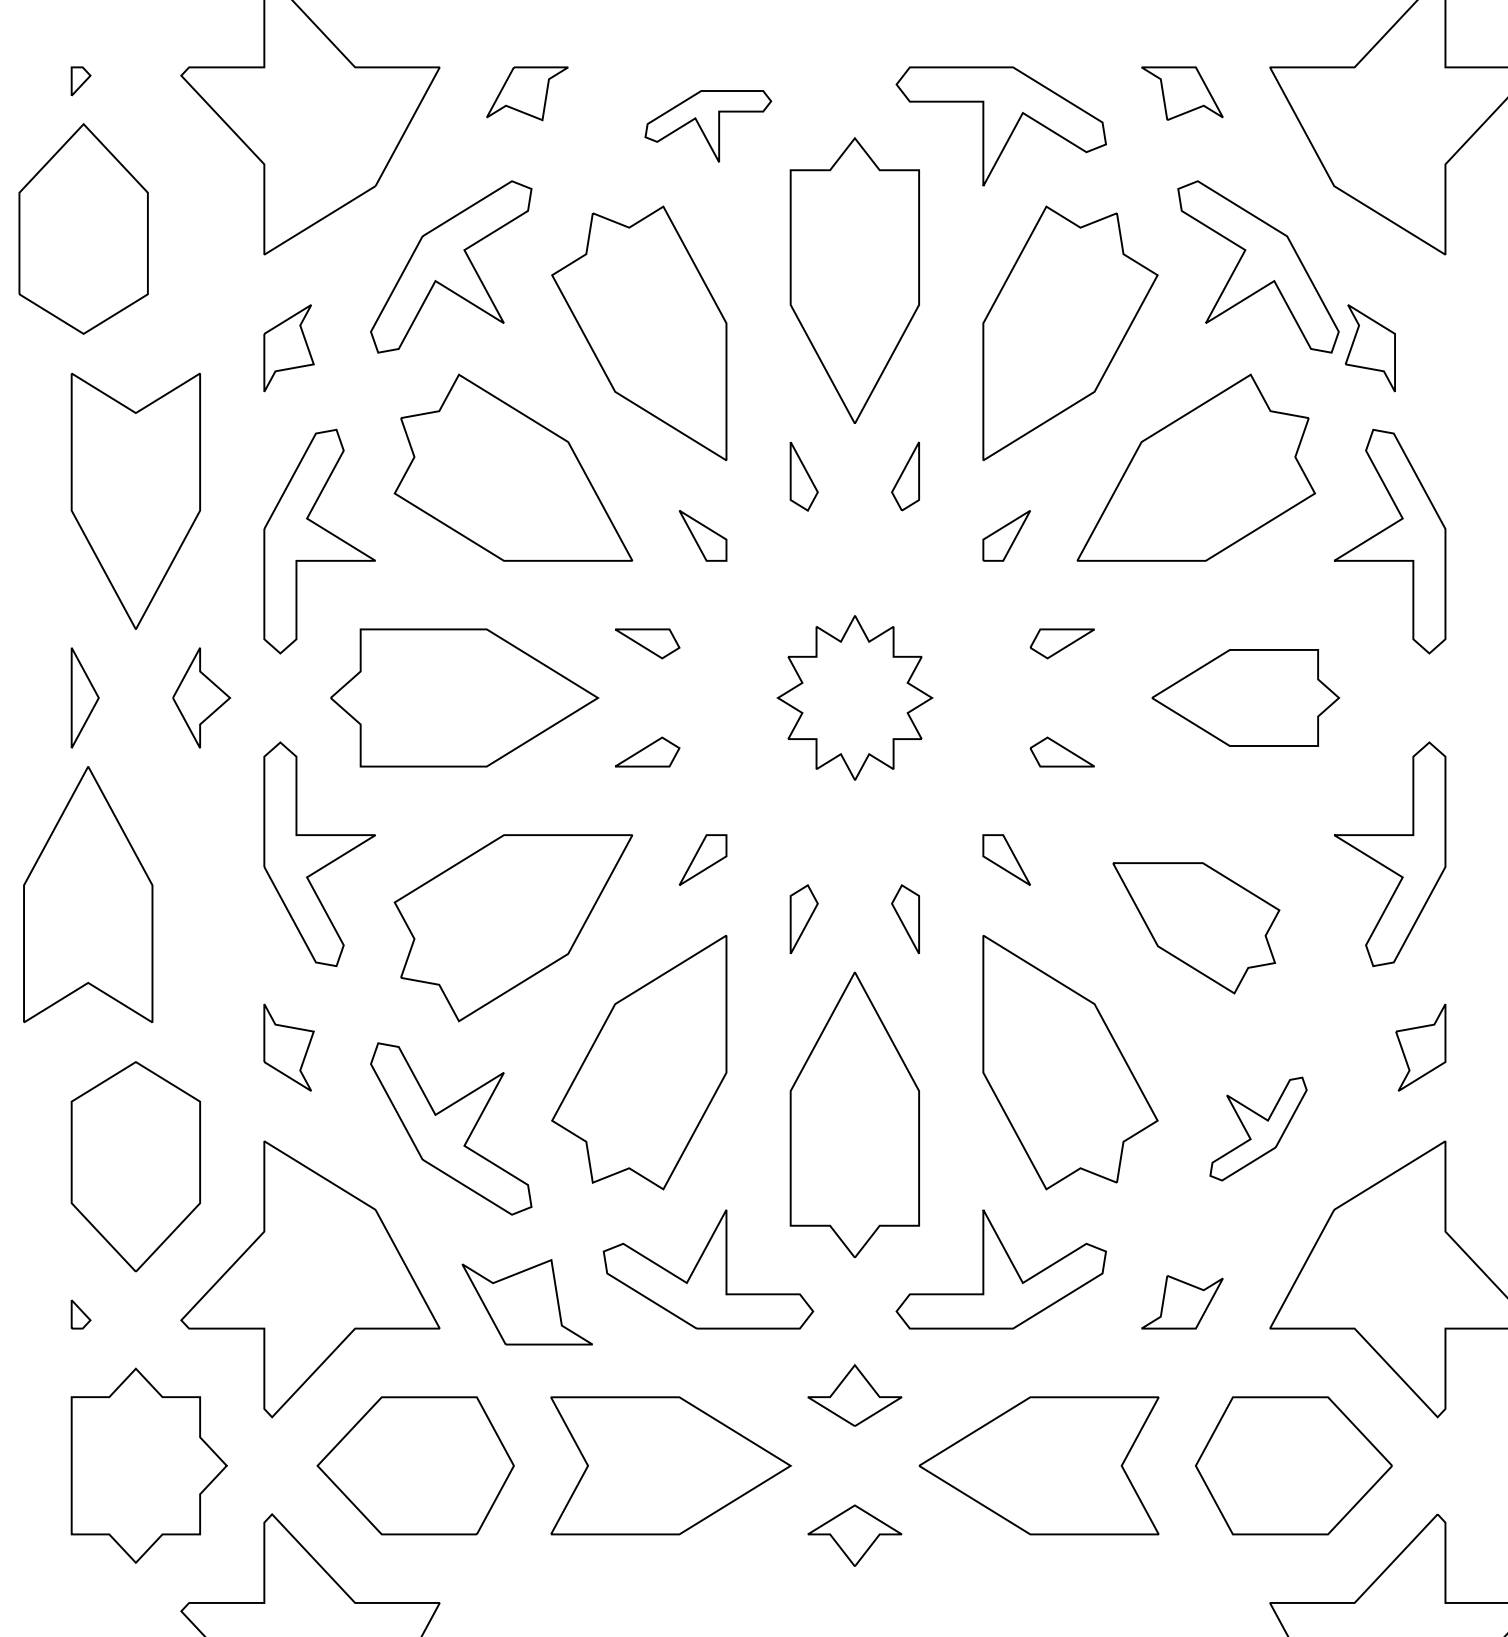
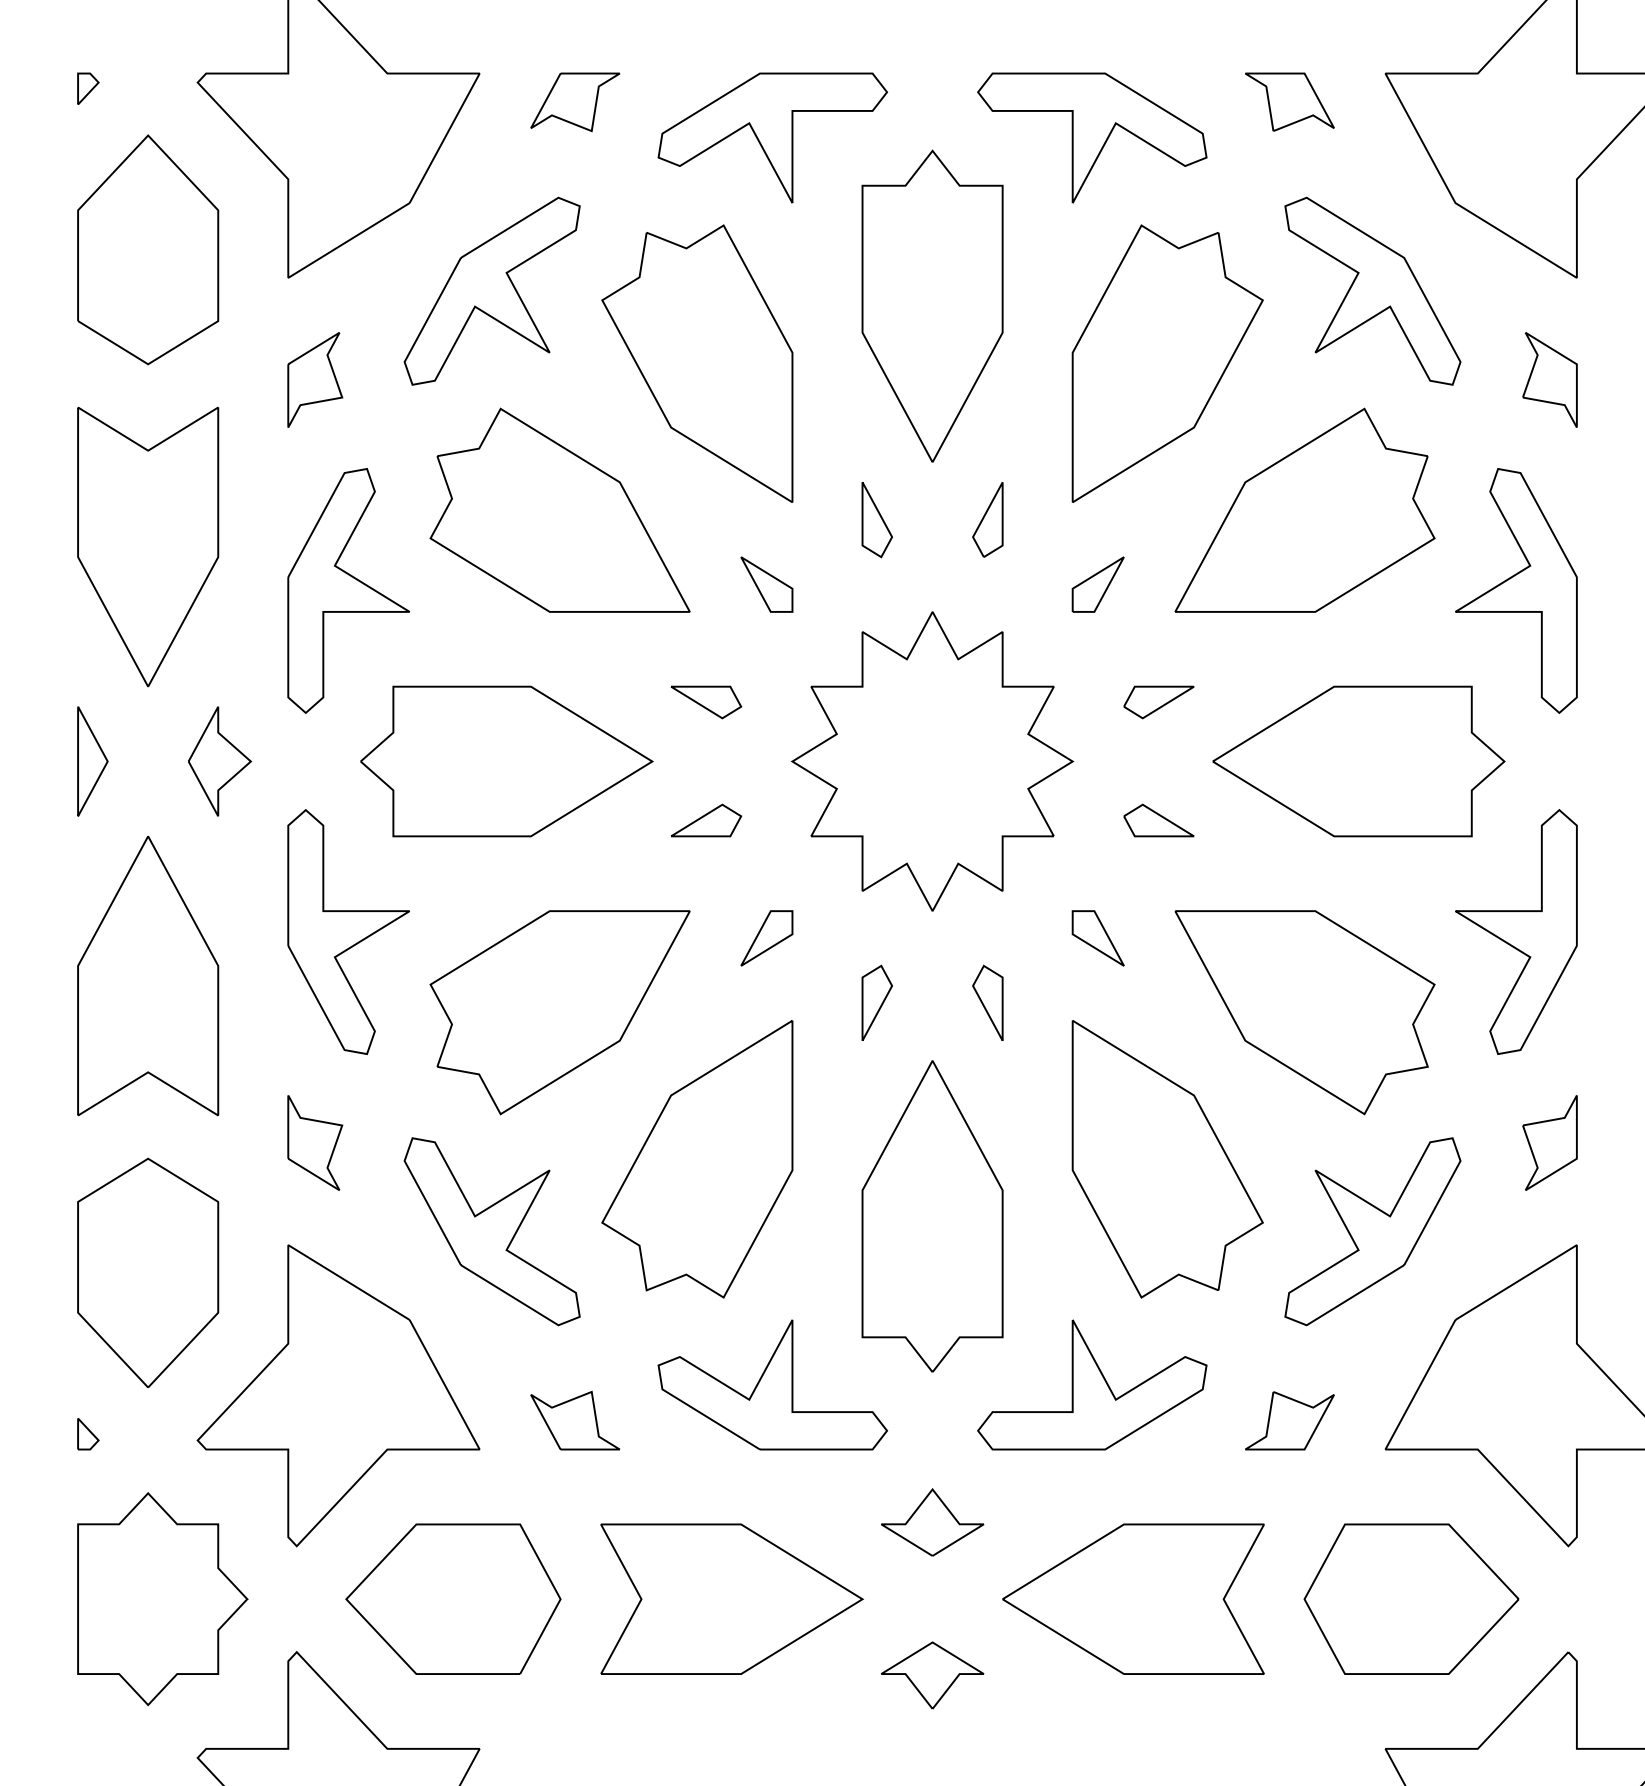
part: (708, 126) -> (772, 137), size x1.67
part: (83, 228) -> (148, 249), moved
part: (1369, 347) -> (1549, 379), moved
part: (854, 697) -> (932, 761), size x1.67
part: (1245, 697) -> (1358, 761), size x1.43
part: (88, 895) -> (148, 976), moved
part: (1195, 928) -> (1304, 1012), size x1.43
part: (1258, 1128) -> (1372, 1231), size x1.67
part: (527, 1302) -> (575, 1420), size x0.62

